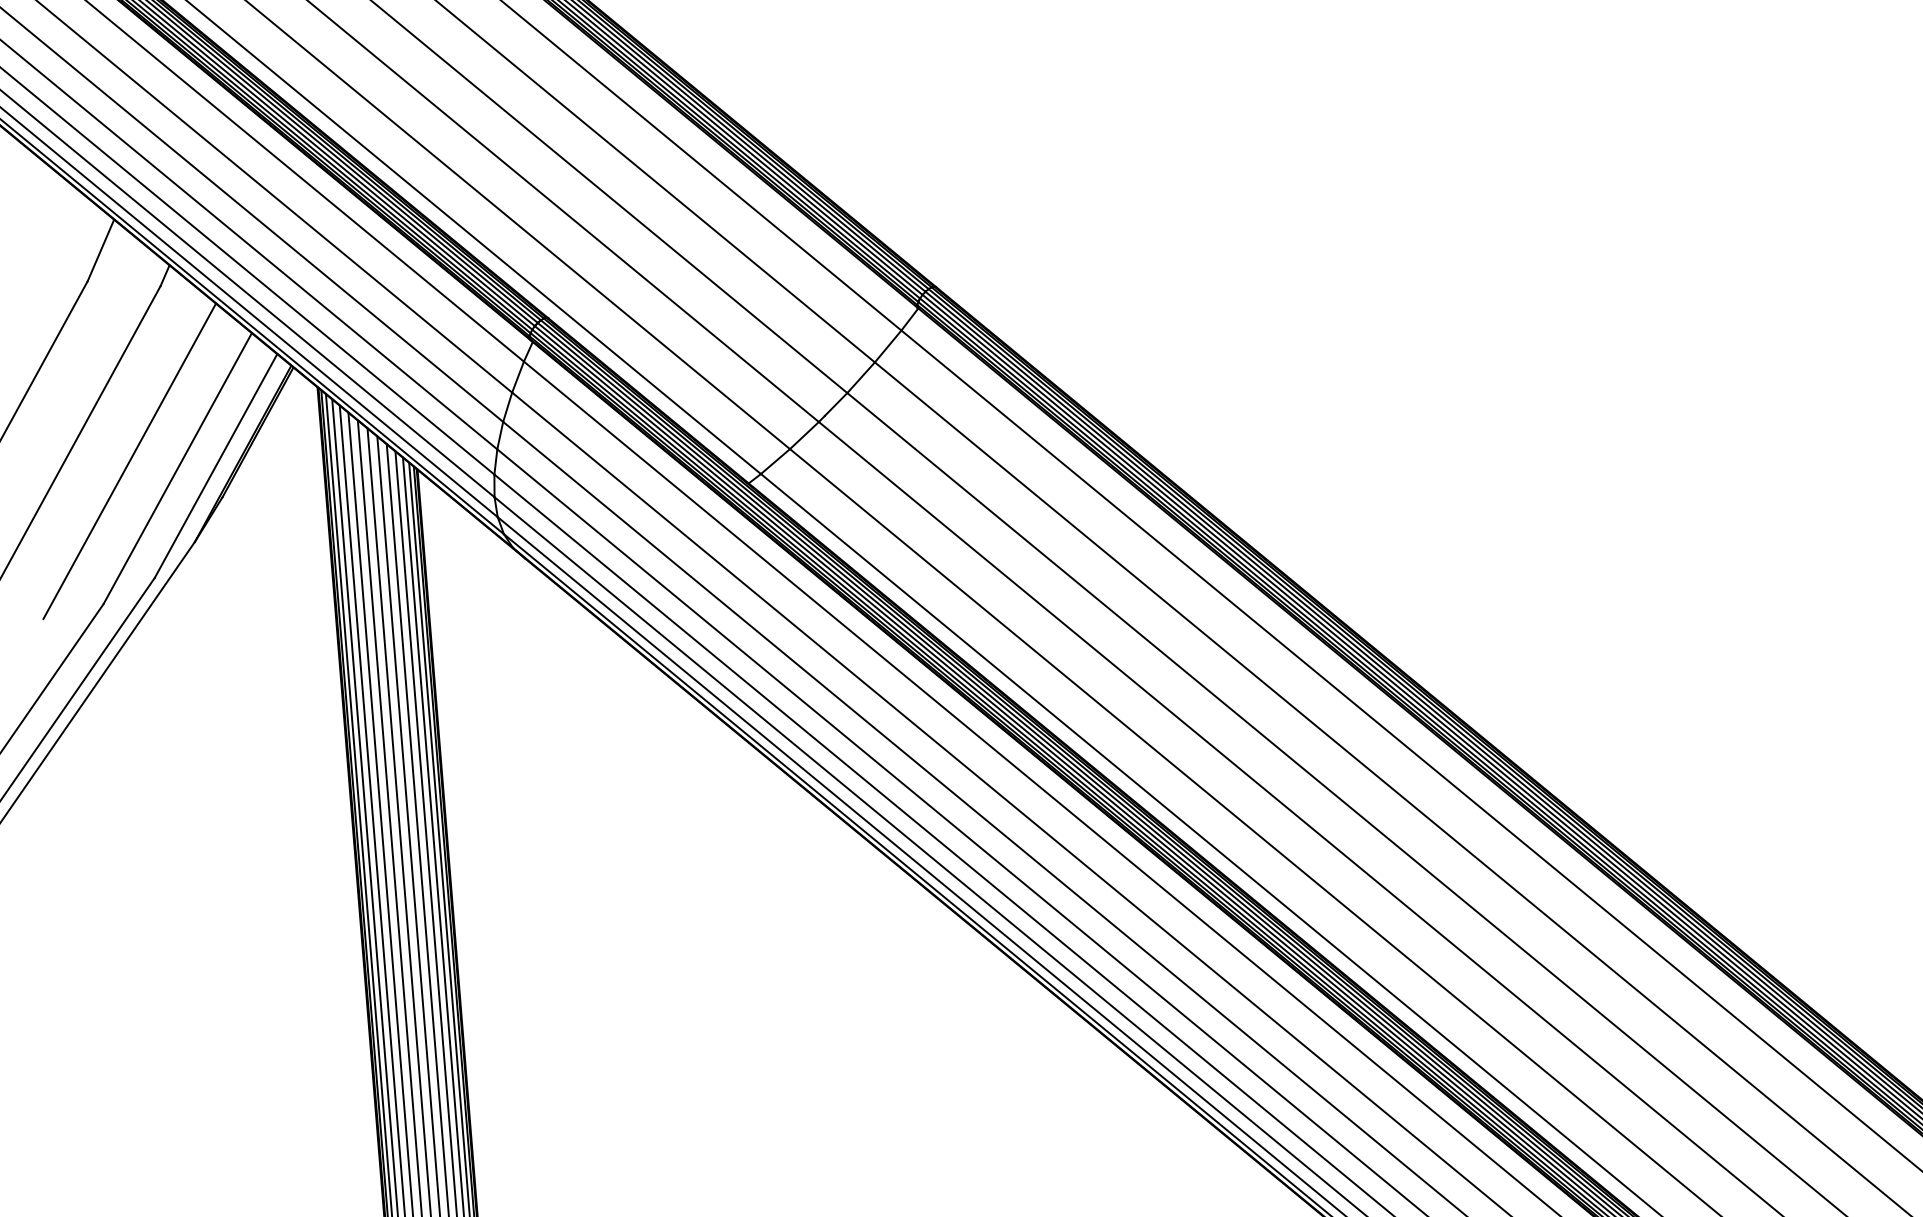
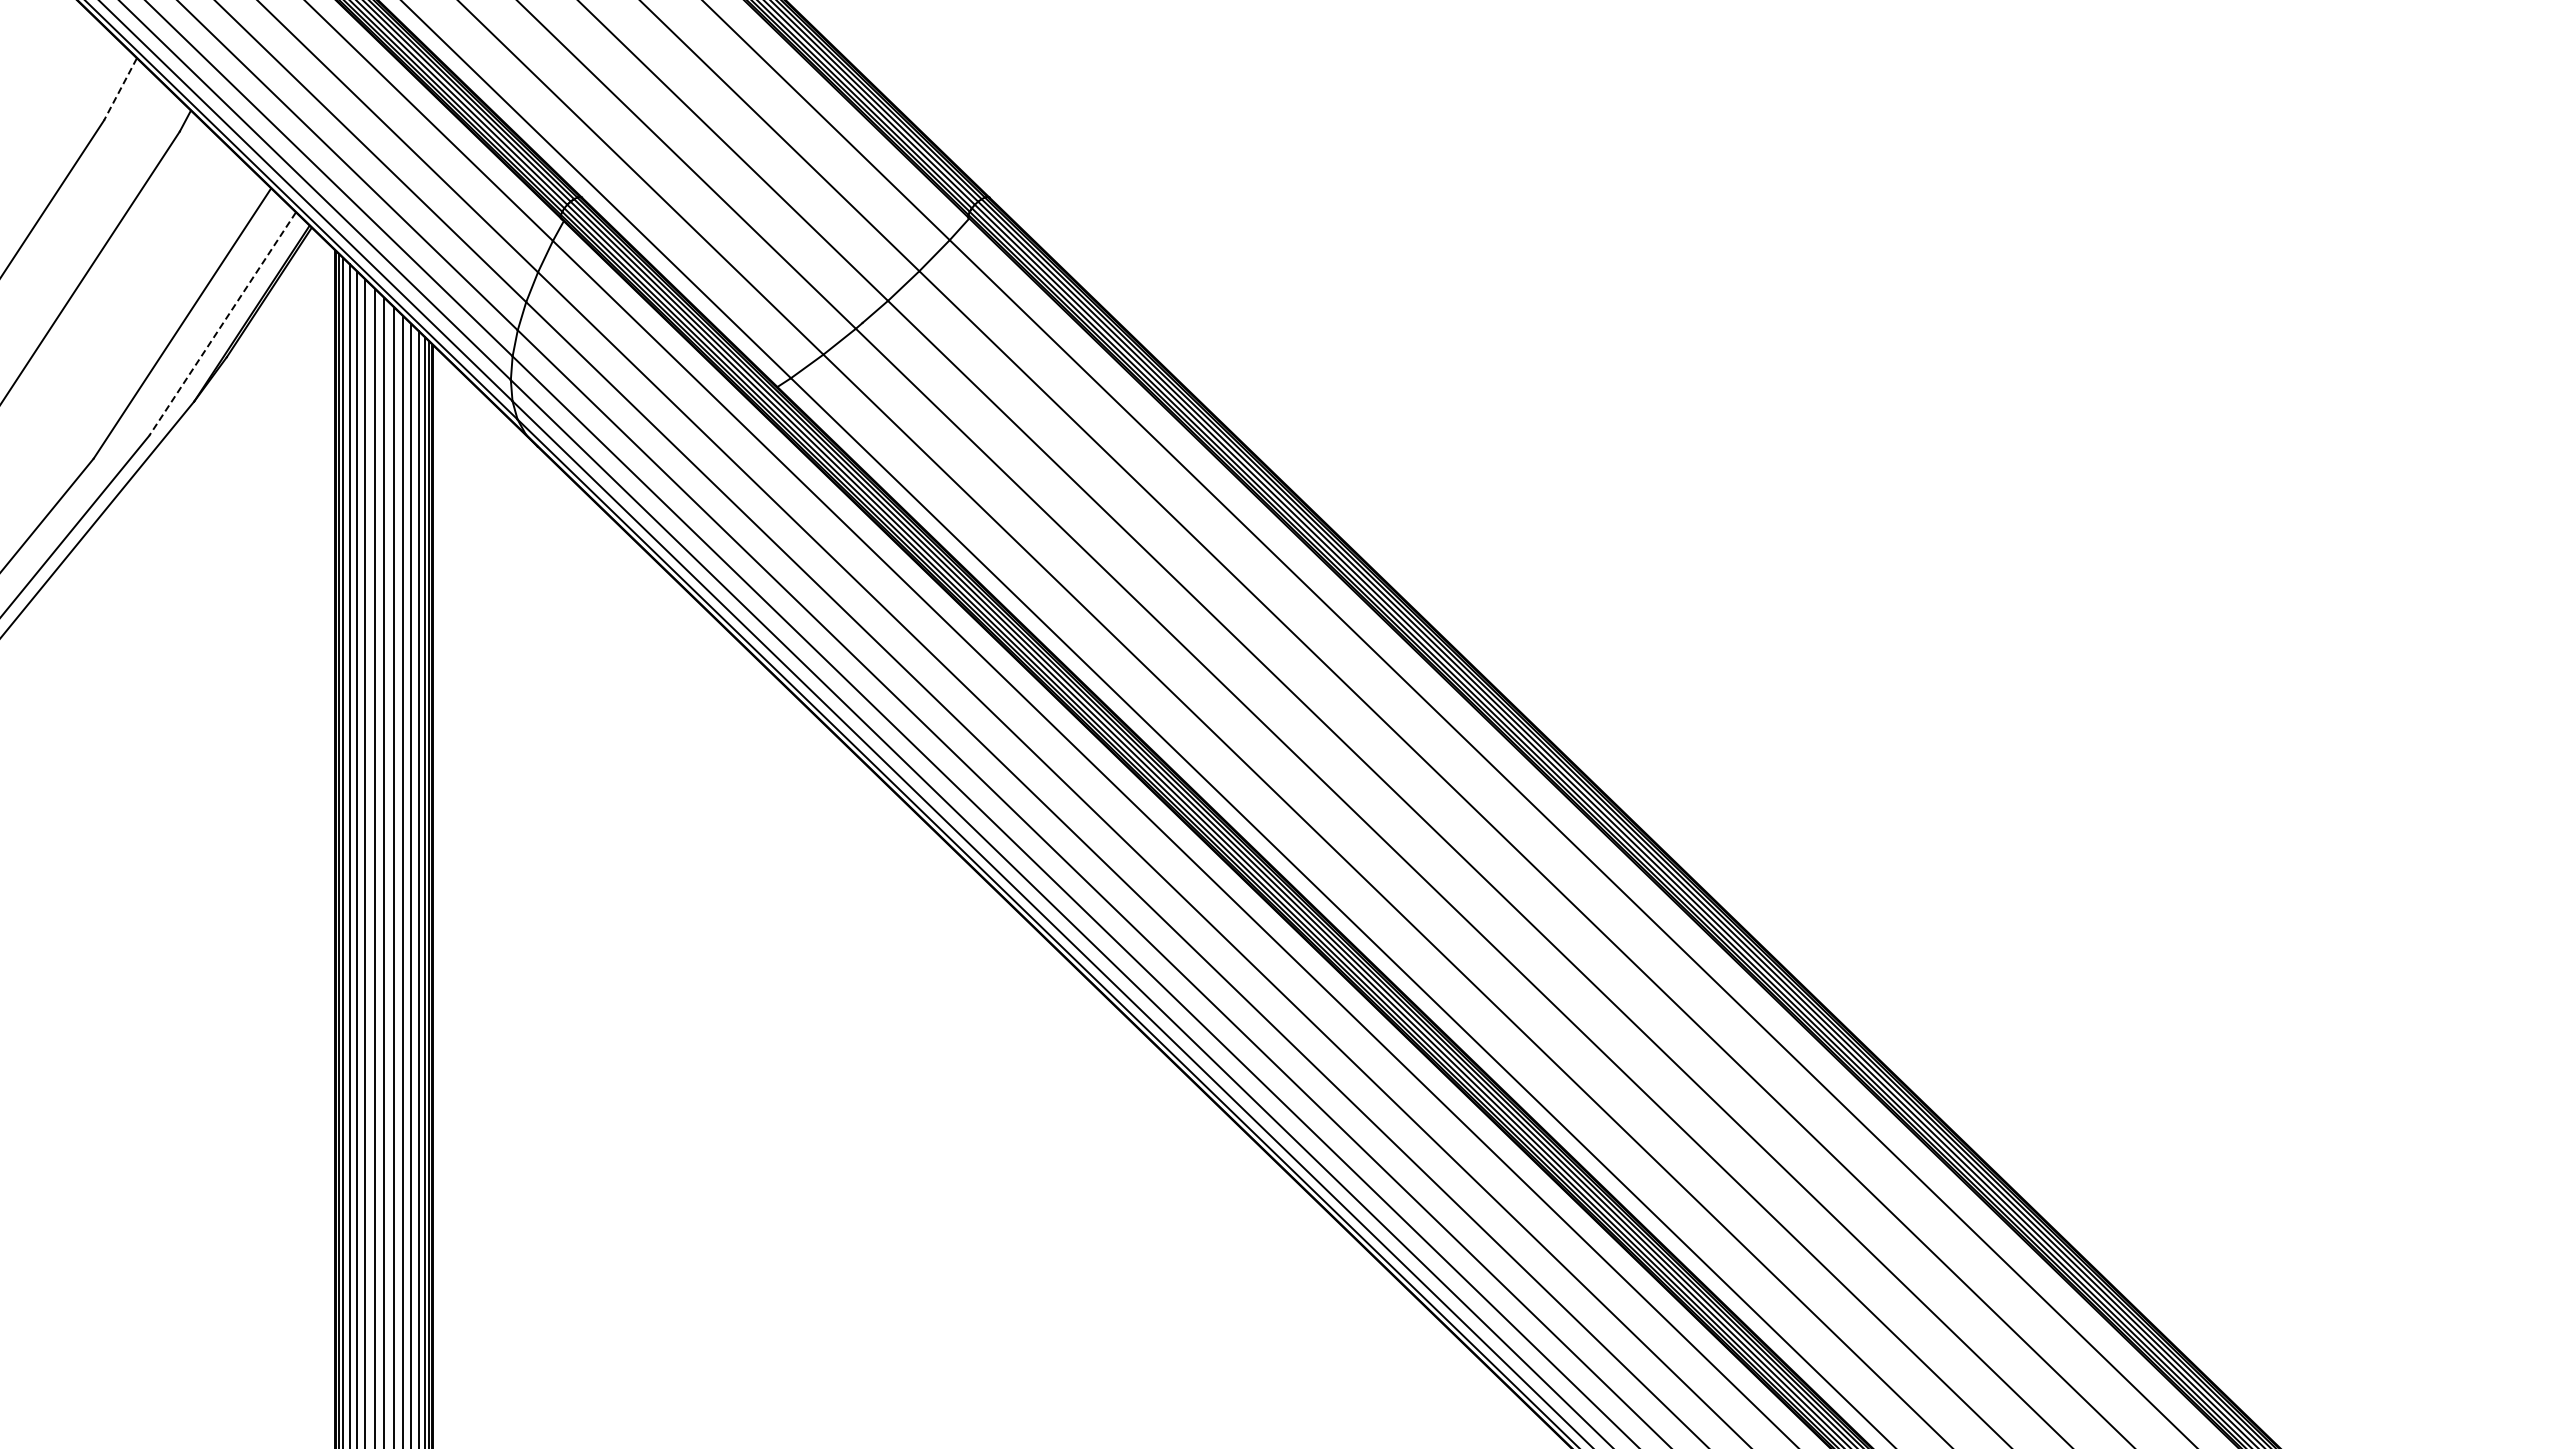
line: (100, 250) -> (120, 89), solid -> dashed
line: (129, 460) -> (132, 311), removed
line: (215, 466) -> (222, 324), solid -> dashed

